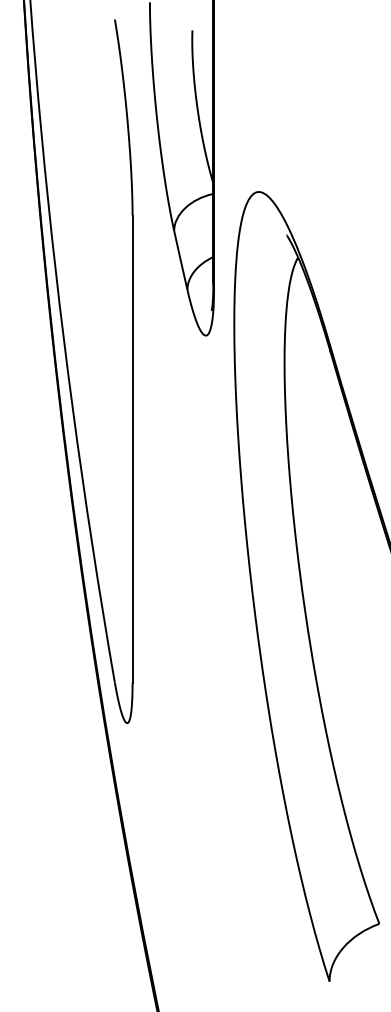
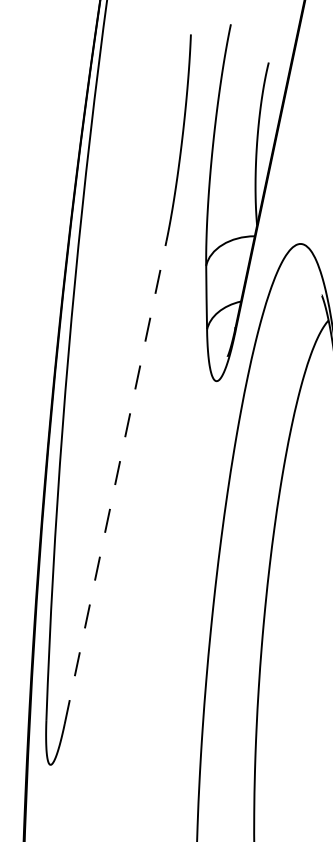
line: (132, 448) -> (115, 481), solid -> dashed

